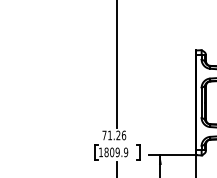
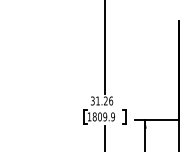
text: (104, 135) -> (92, 101), 71.26 -> 31.26

